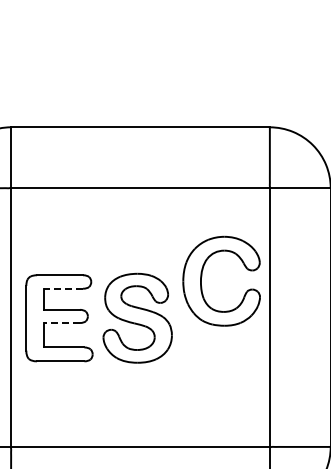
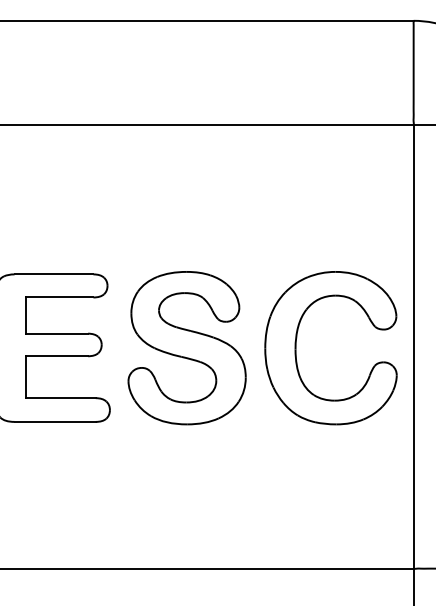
part: (202, 276) -> (298, 339), moved
line: (63, 288) -> (59, 297), dashed -> solid
line: (61, 323) -> (56, 357), dashed -> solid

